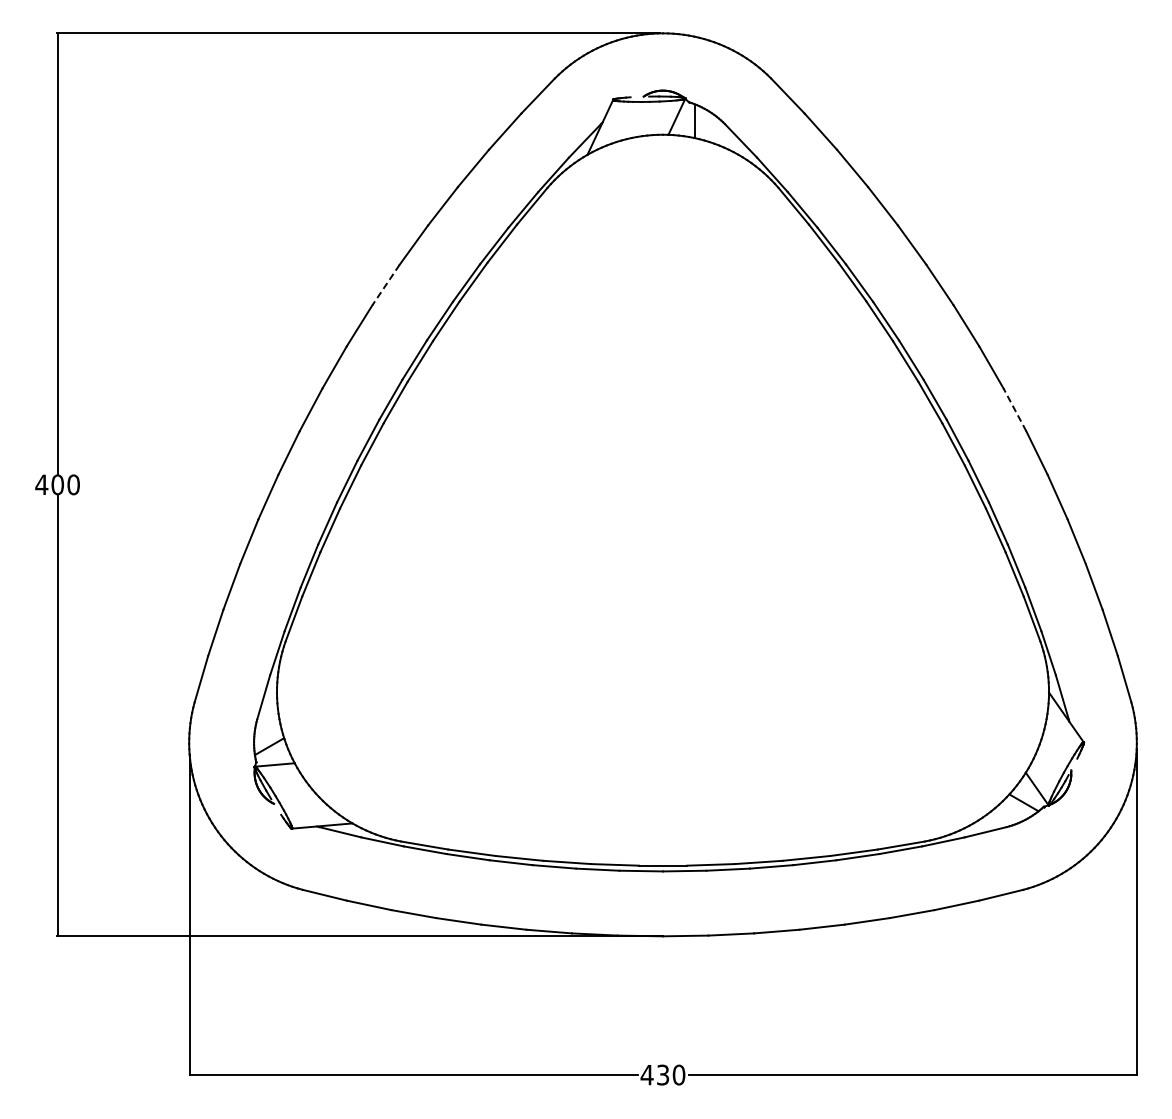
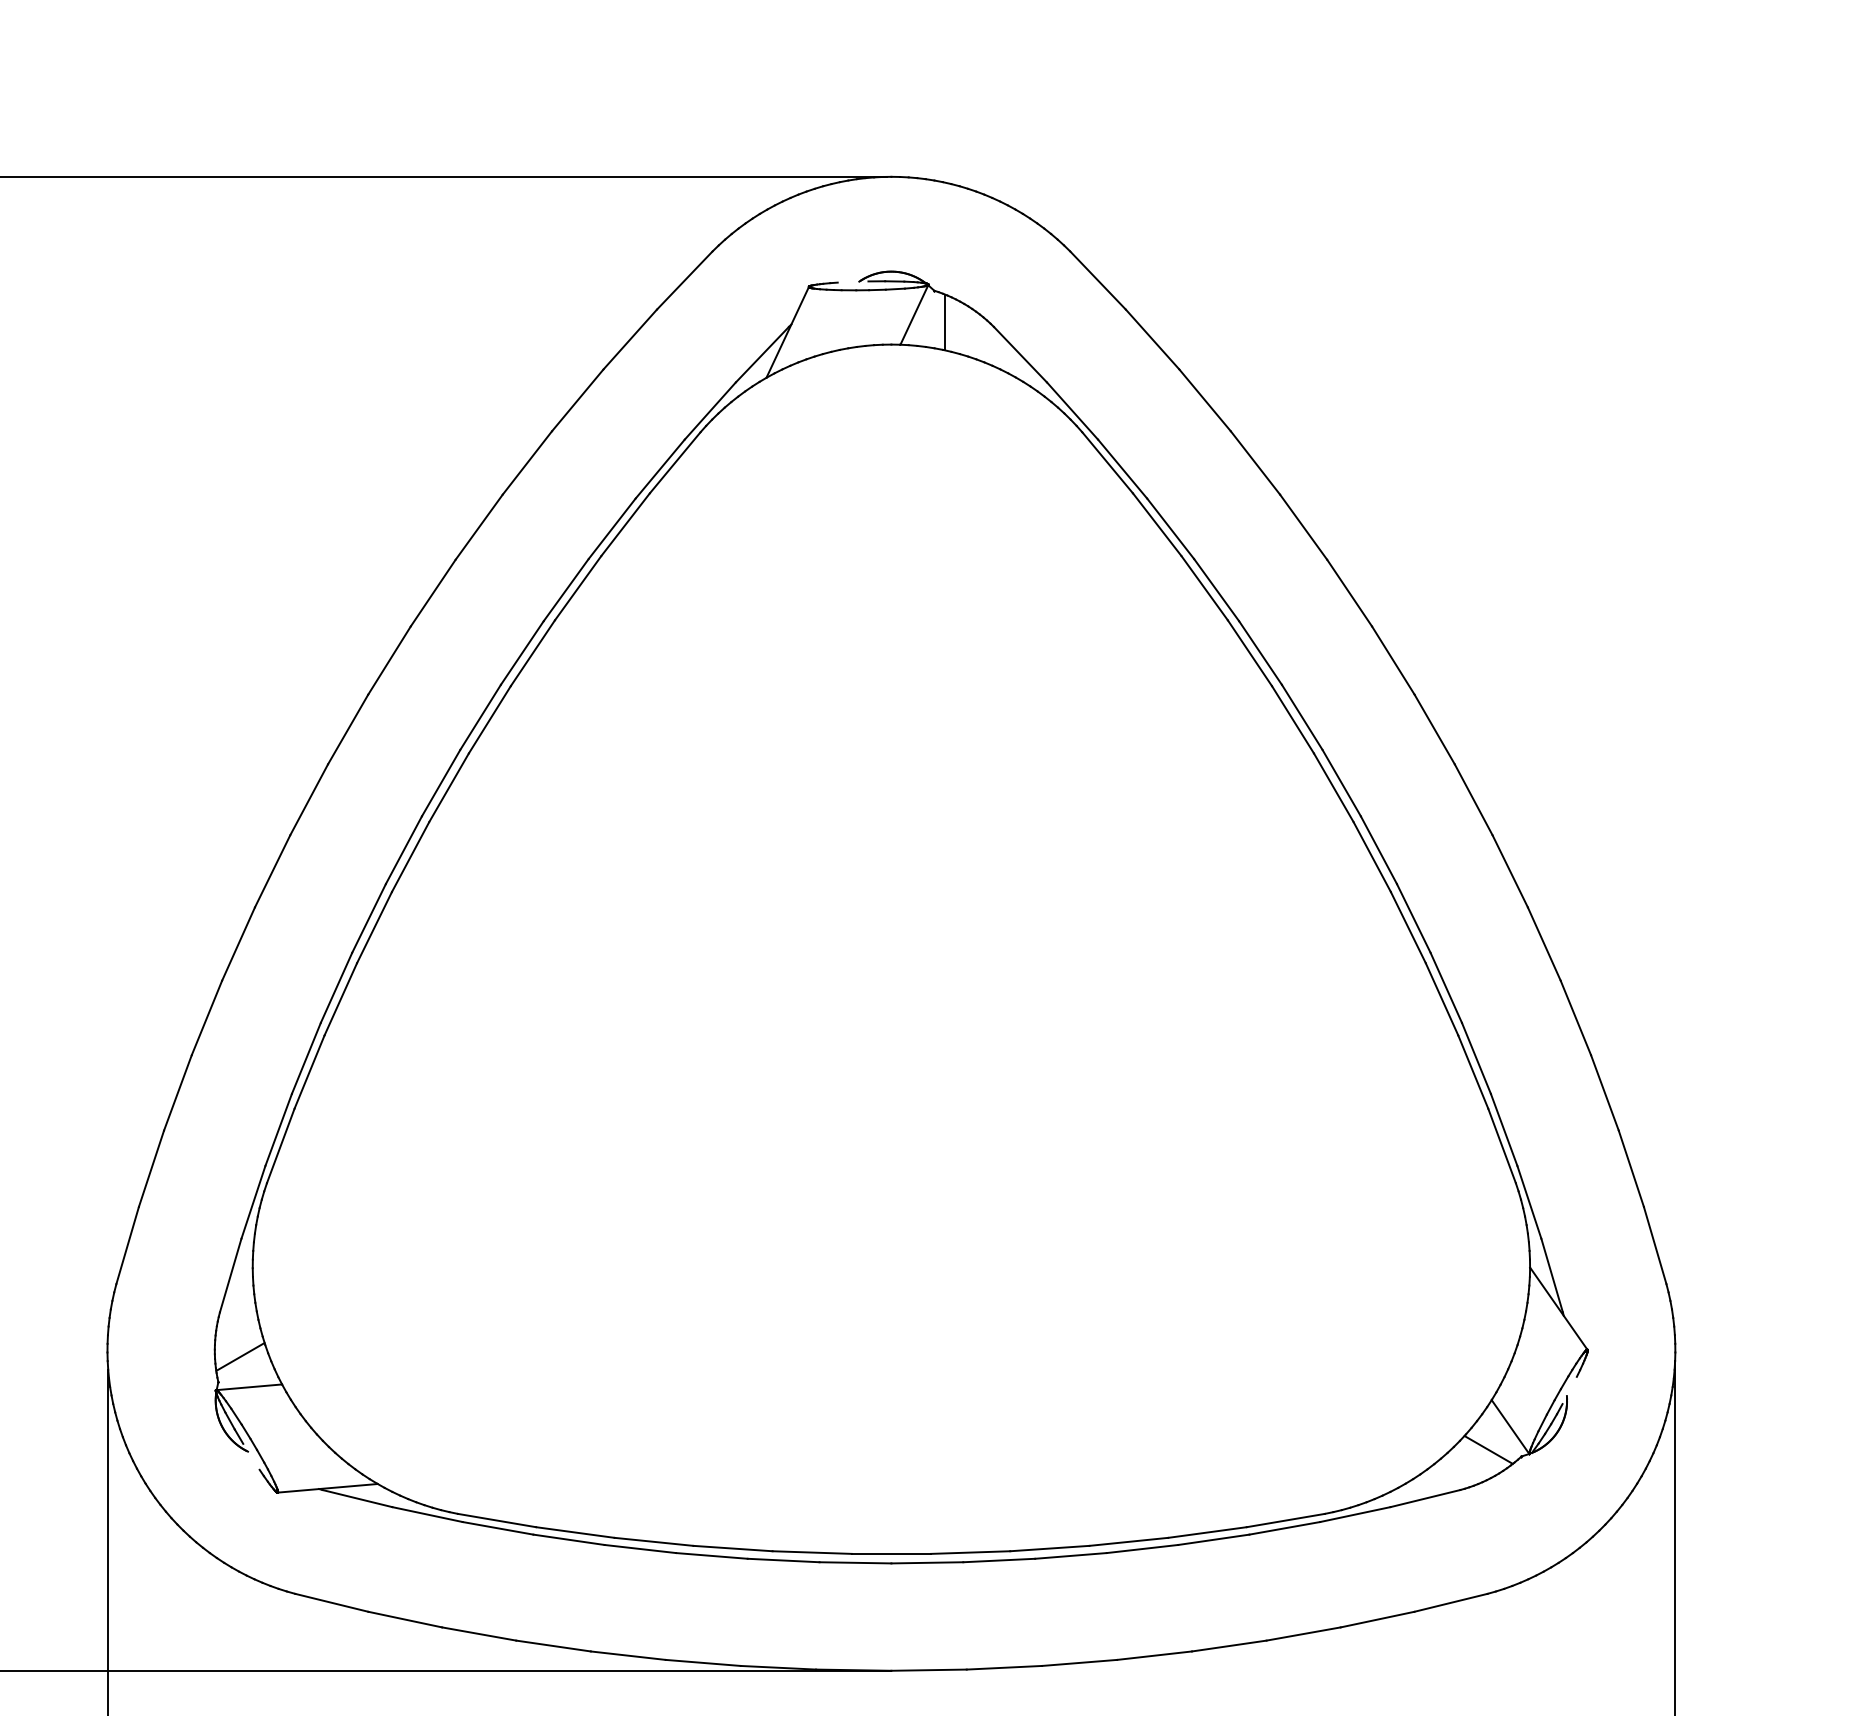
line: (385, 285) -> (432, 593), dashed -> solid
line: (1014, 409) -> (1472, 799), dashed -> solid

